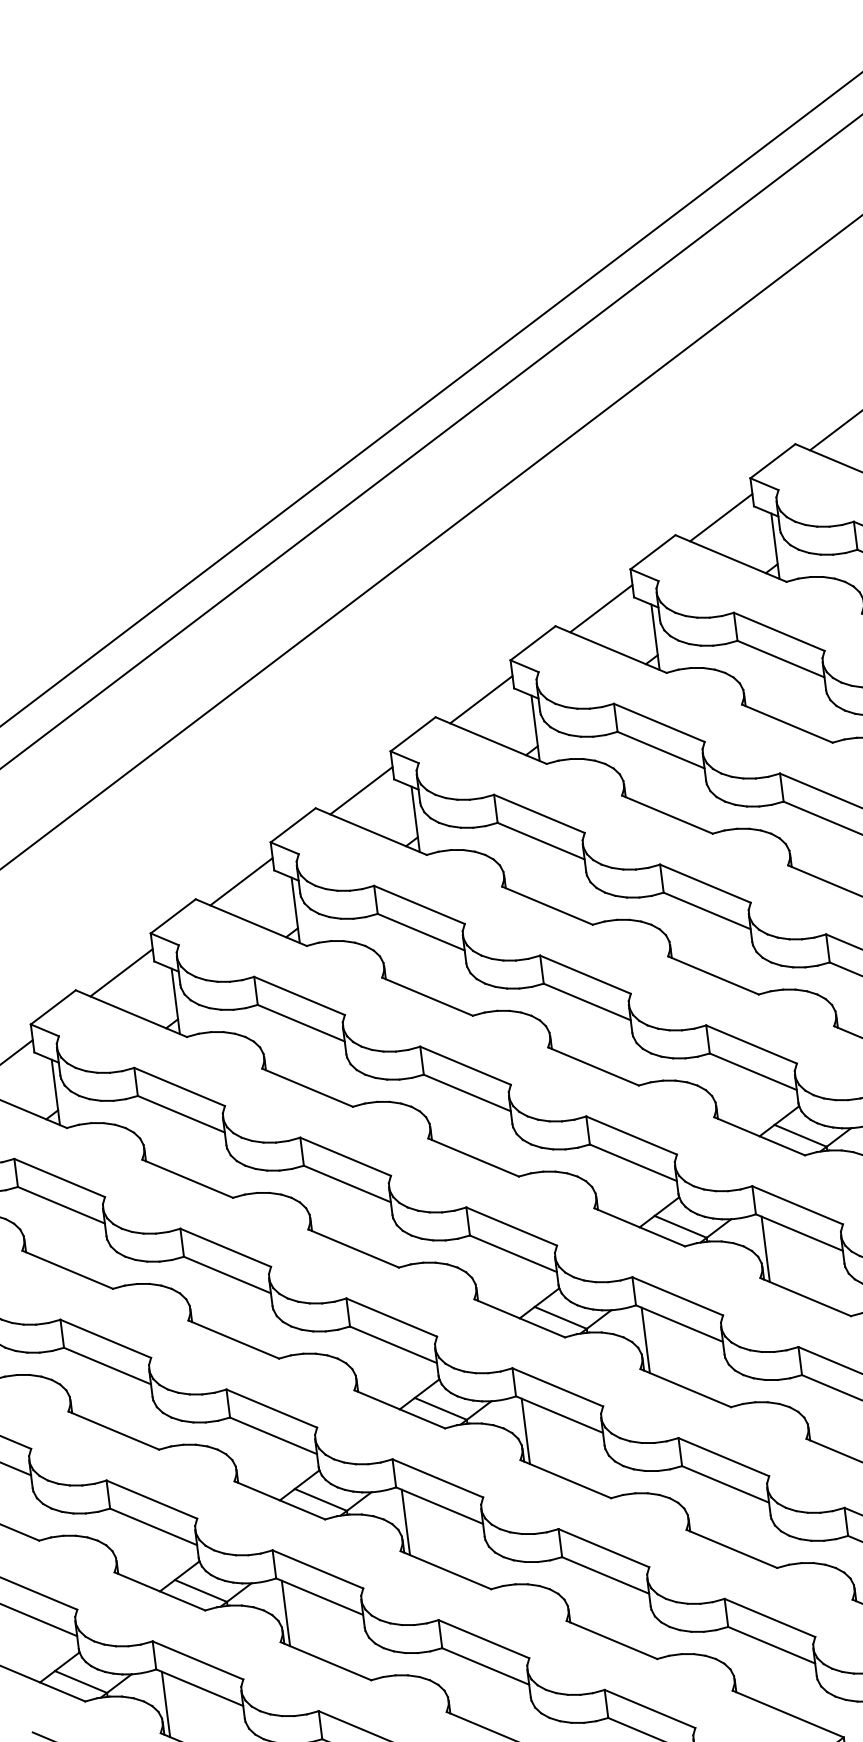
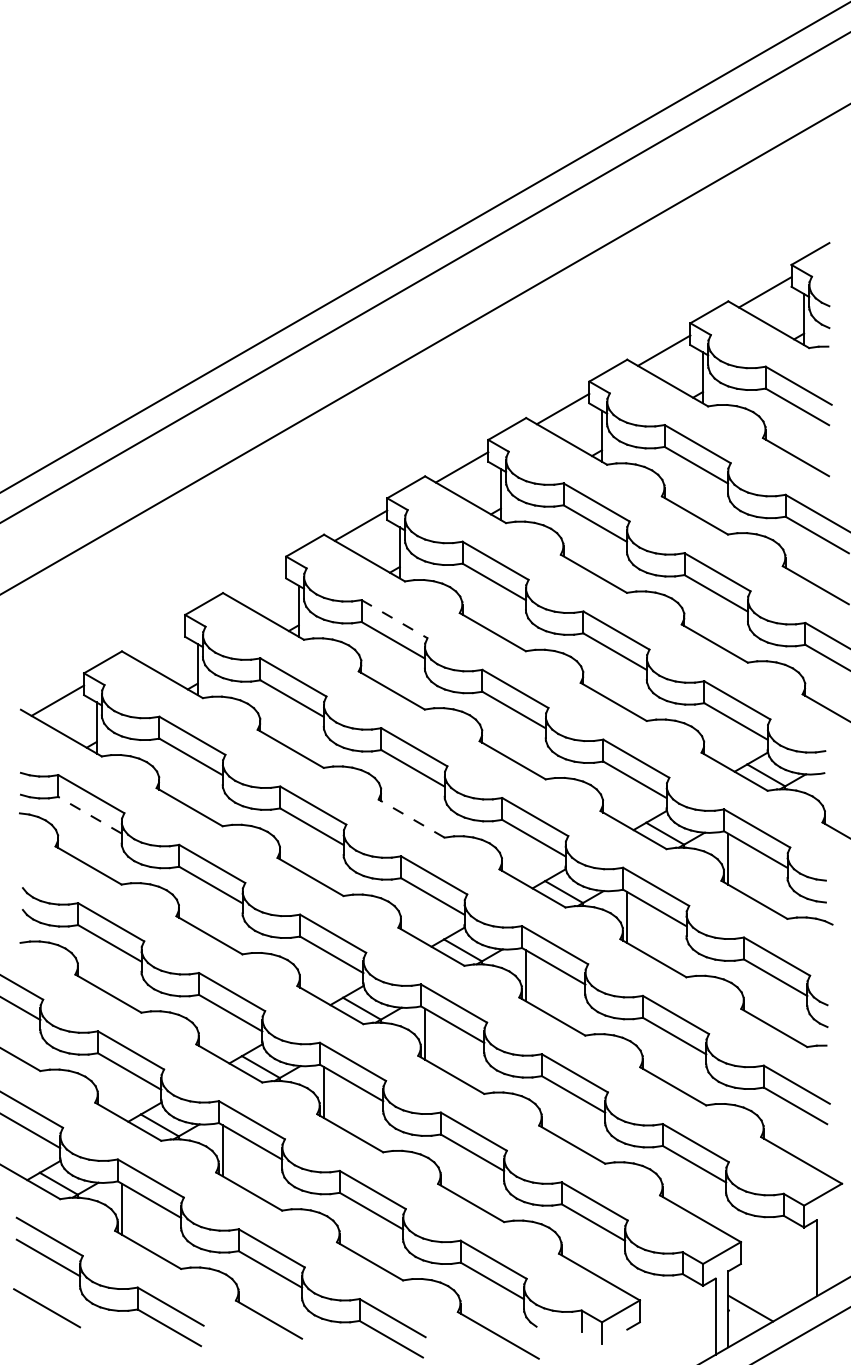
line: (240, 881) -> (259, 583), removed
line: (419, 905) -> (394, 619), solid -> dashed
line: (121, 973) -> (158, 642), removed
line: (473, 1157) -> (411, 818), solid -> dashed
line: (62, 1205) -> (90, 815), solid -> dashed

